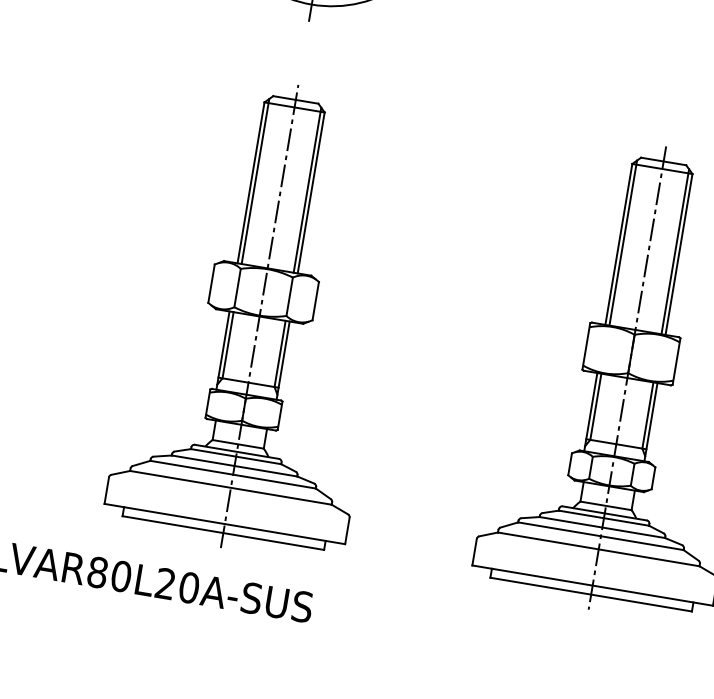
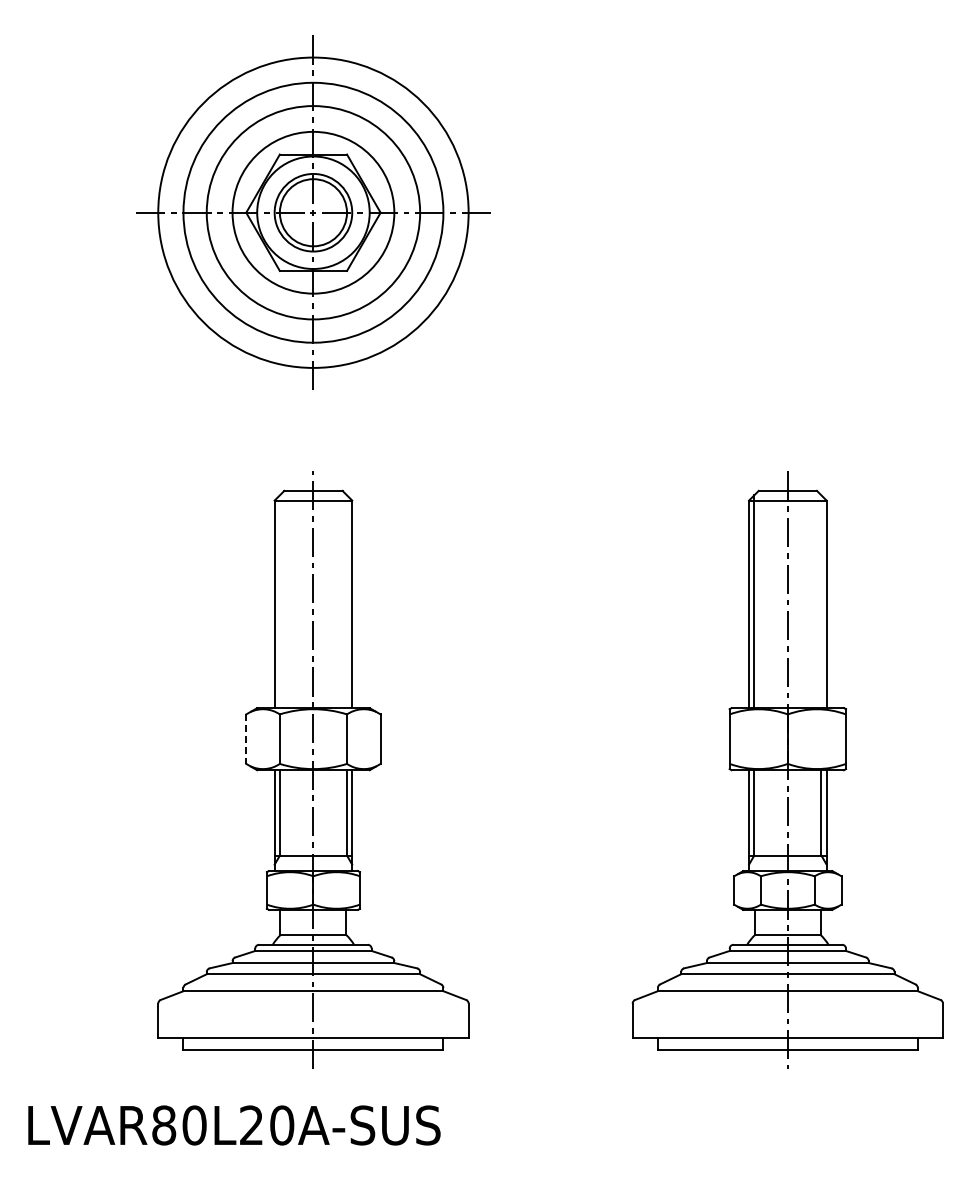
line: (255, 181) -> (279, 601), removed
line: (307, 190) -> (347, 601), removed
line: (675, 251) -> (821, 601), removed
line: (211, 284) -> (246, 739), solid -> dashed

